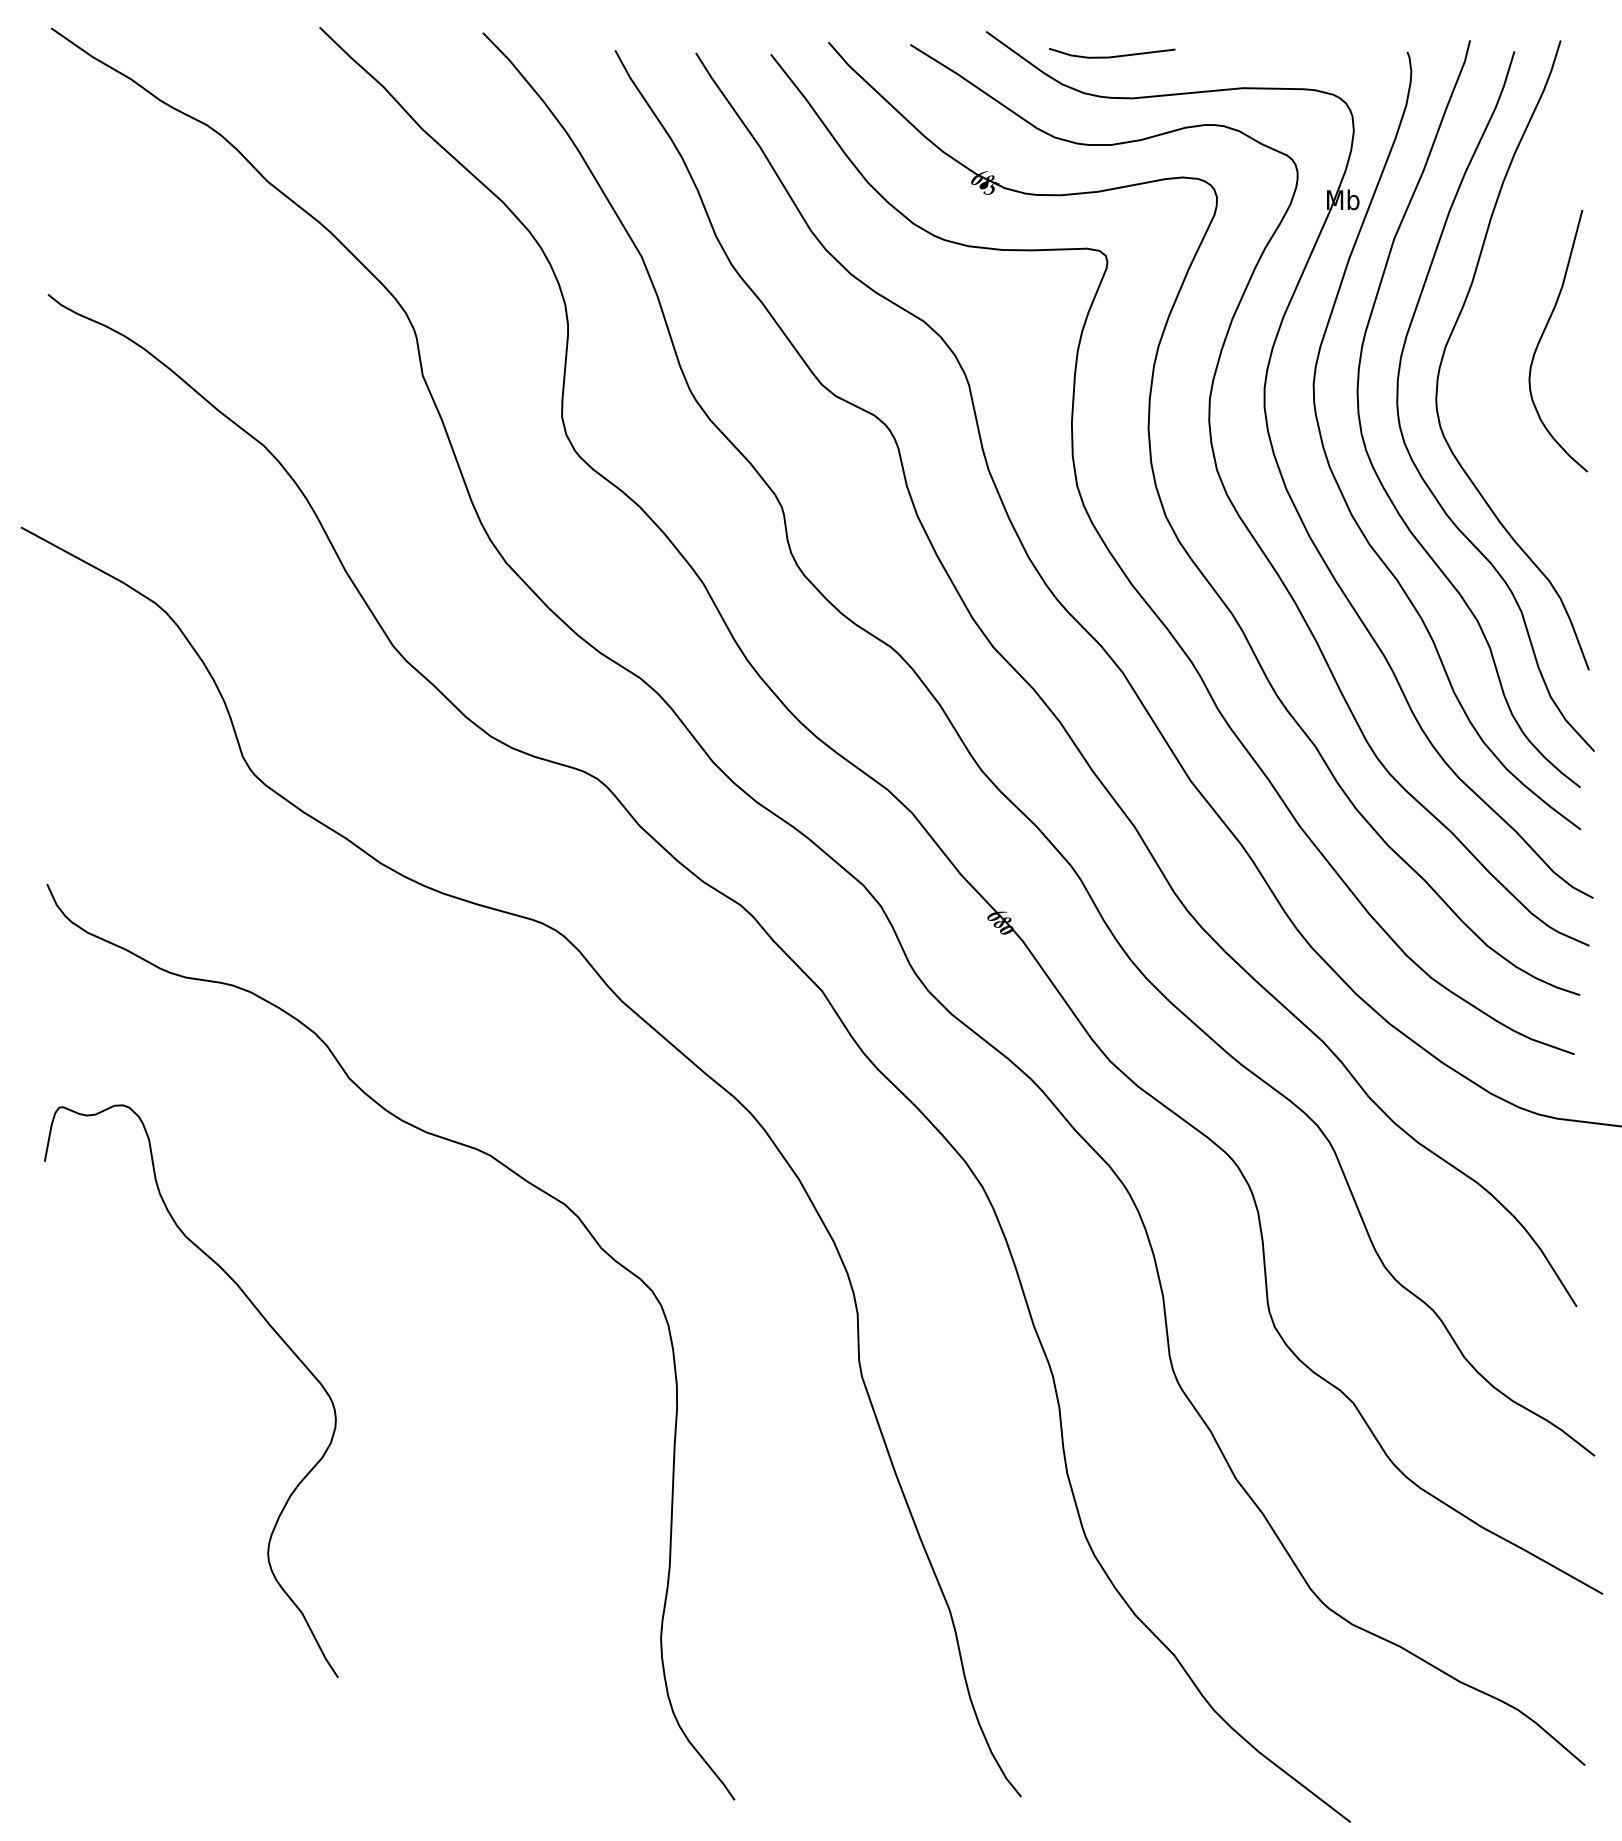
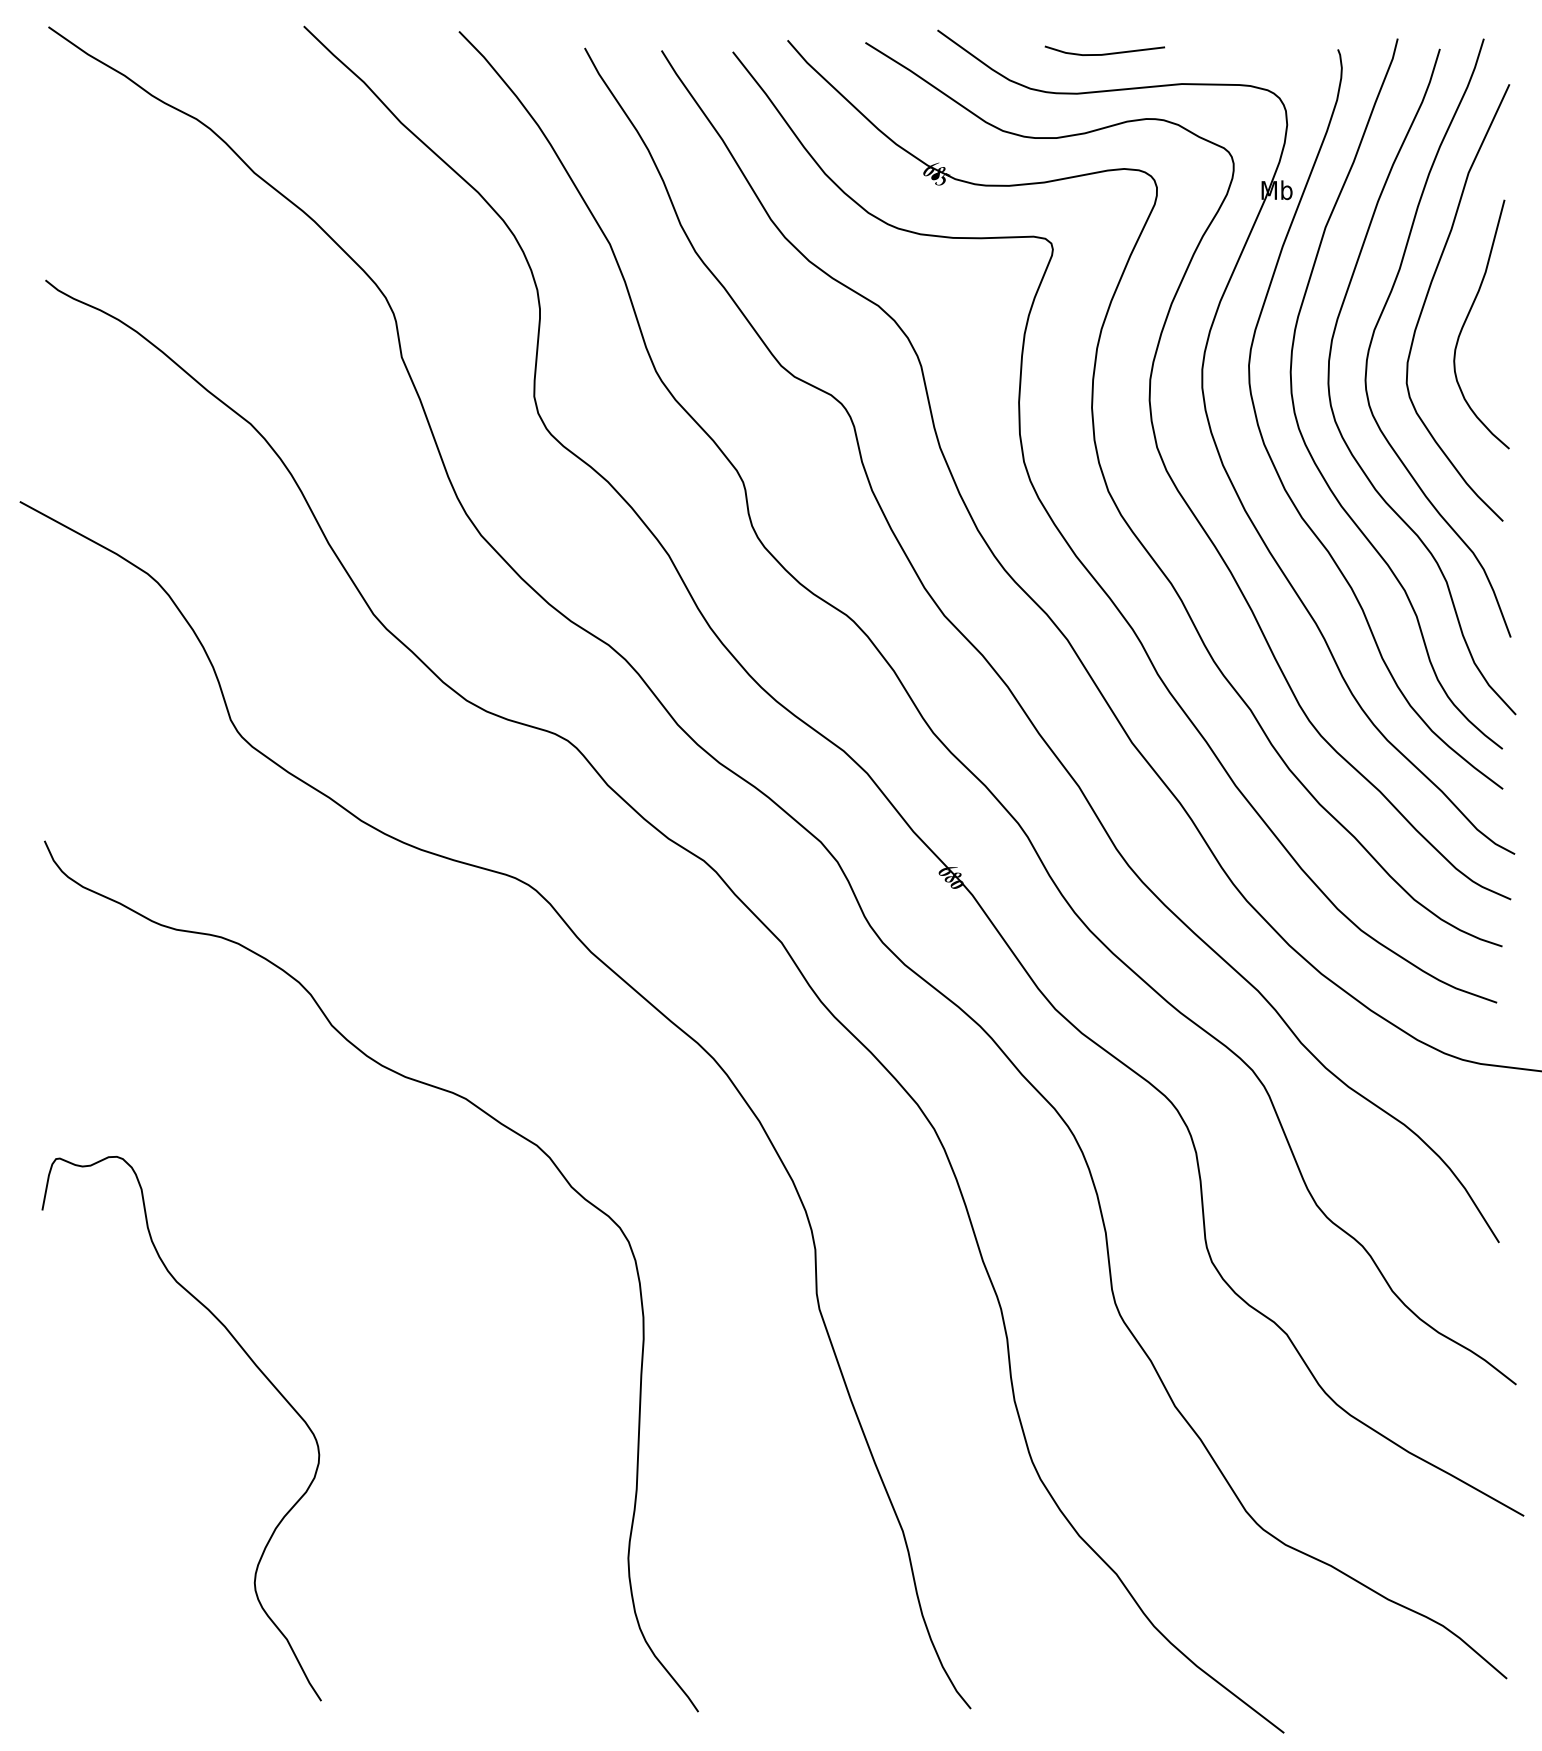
line: (1111, 56) -> (1104, 53), moved
curve: (1502, 309) -> (1428, 294), added
curve: (268, 1325) -> (255, 1366), moved

